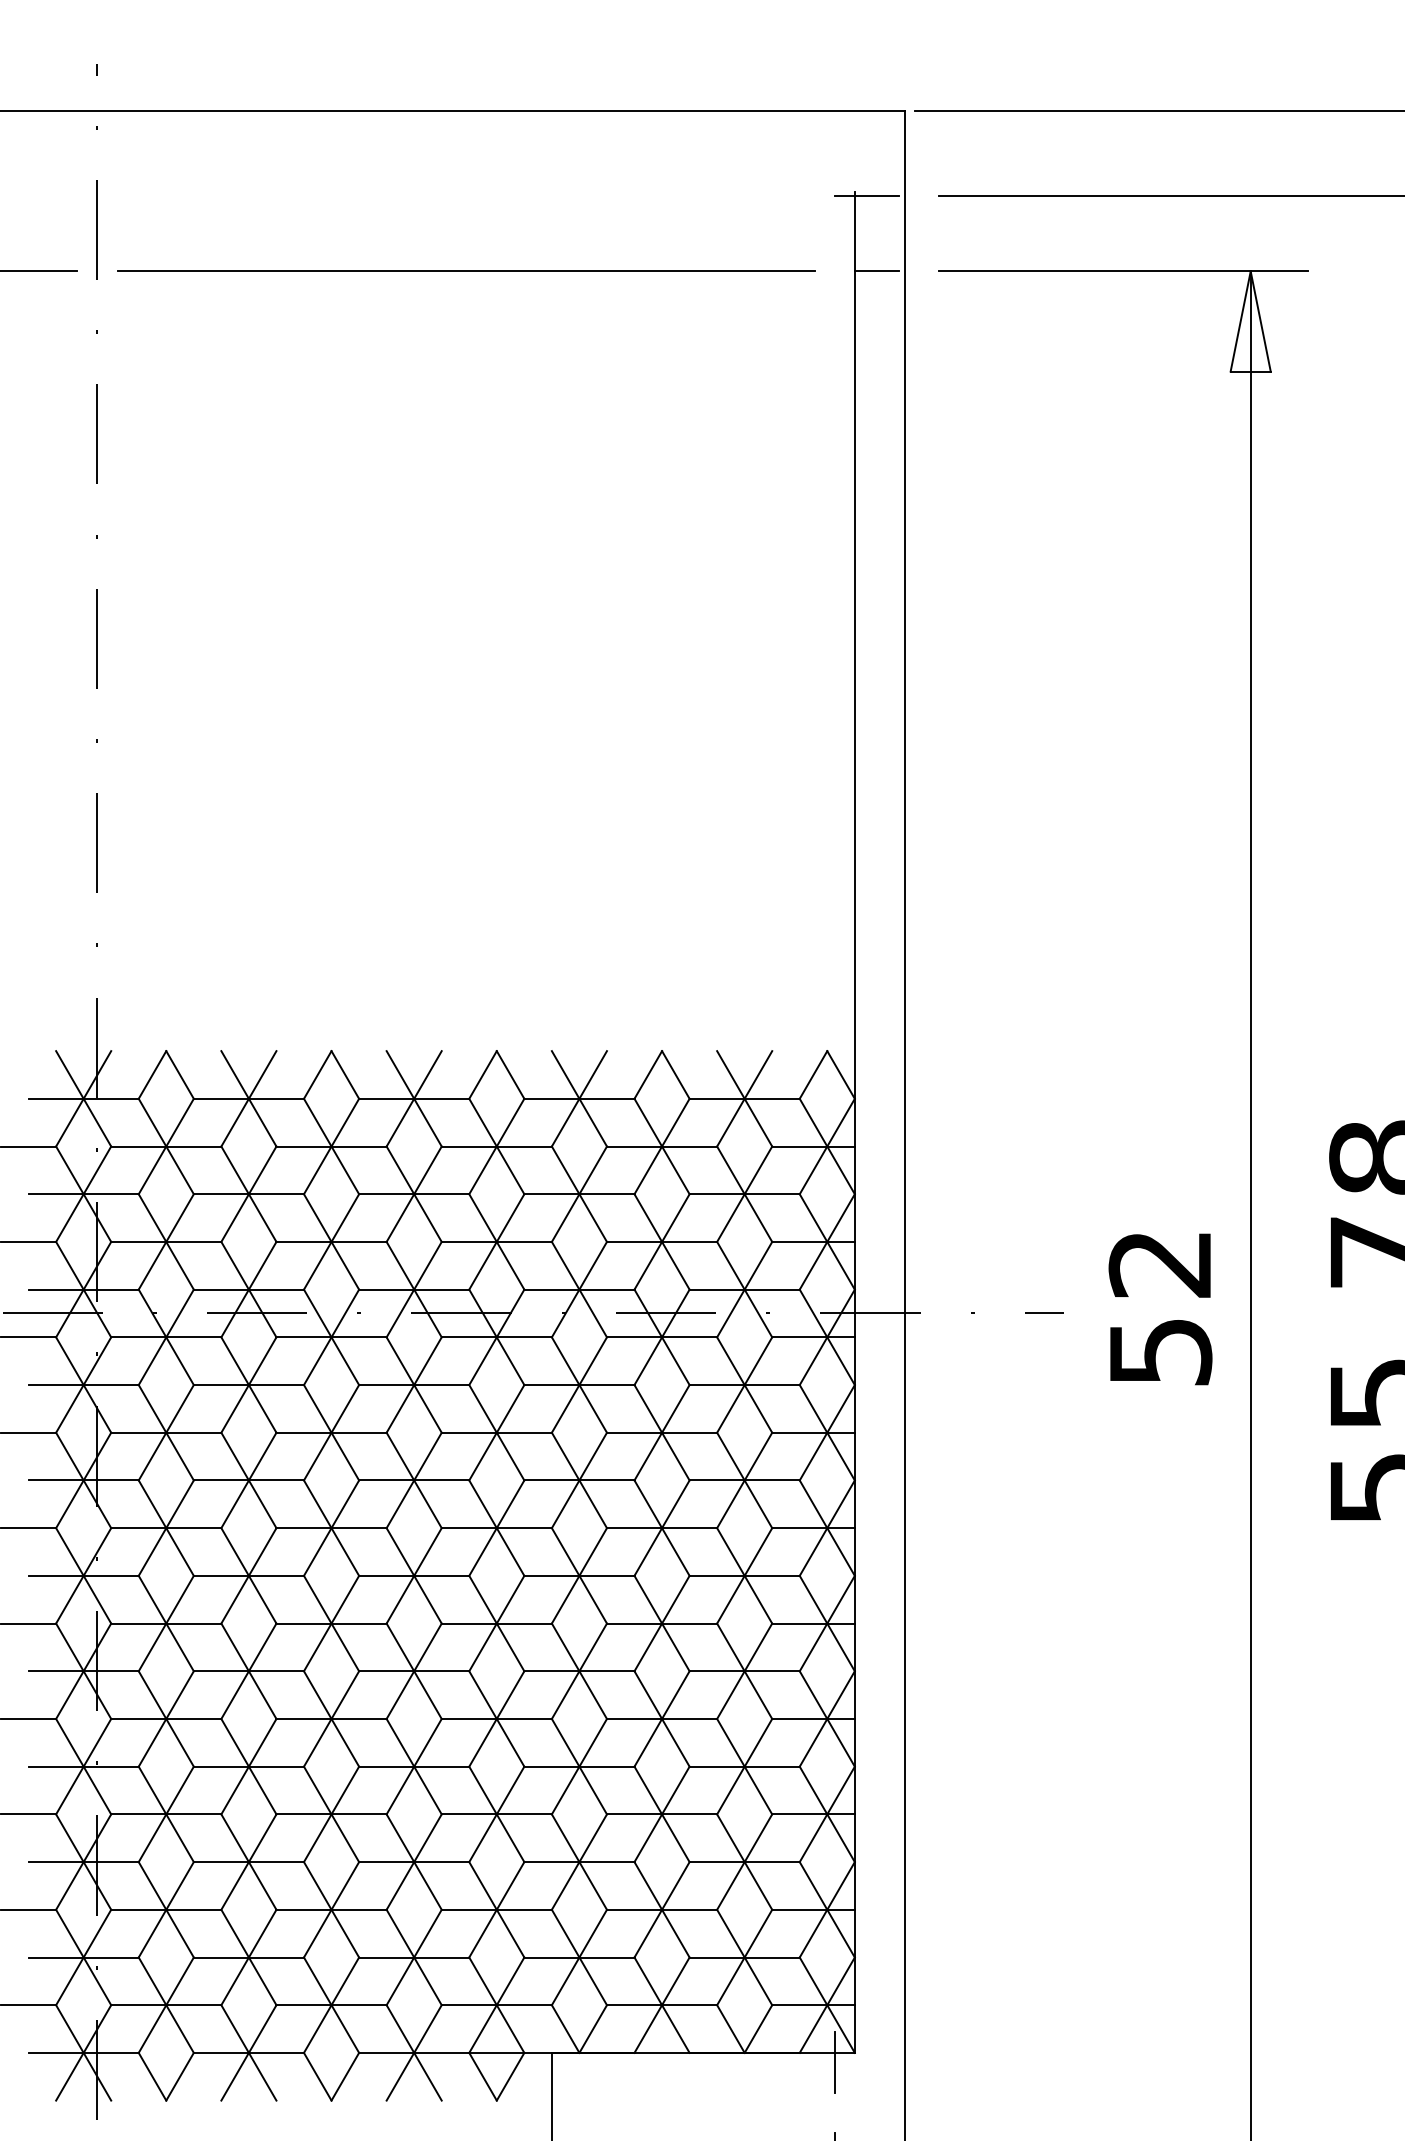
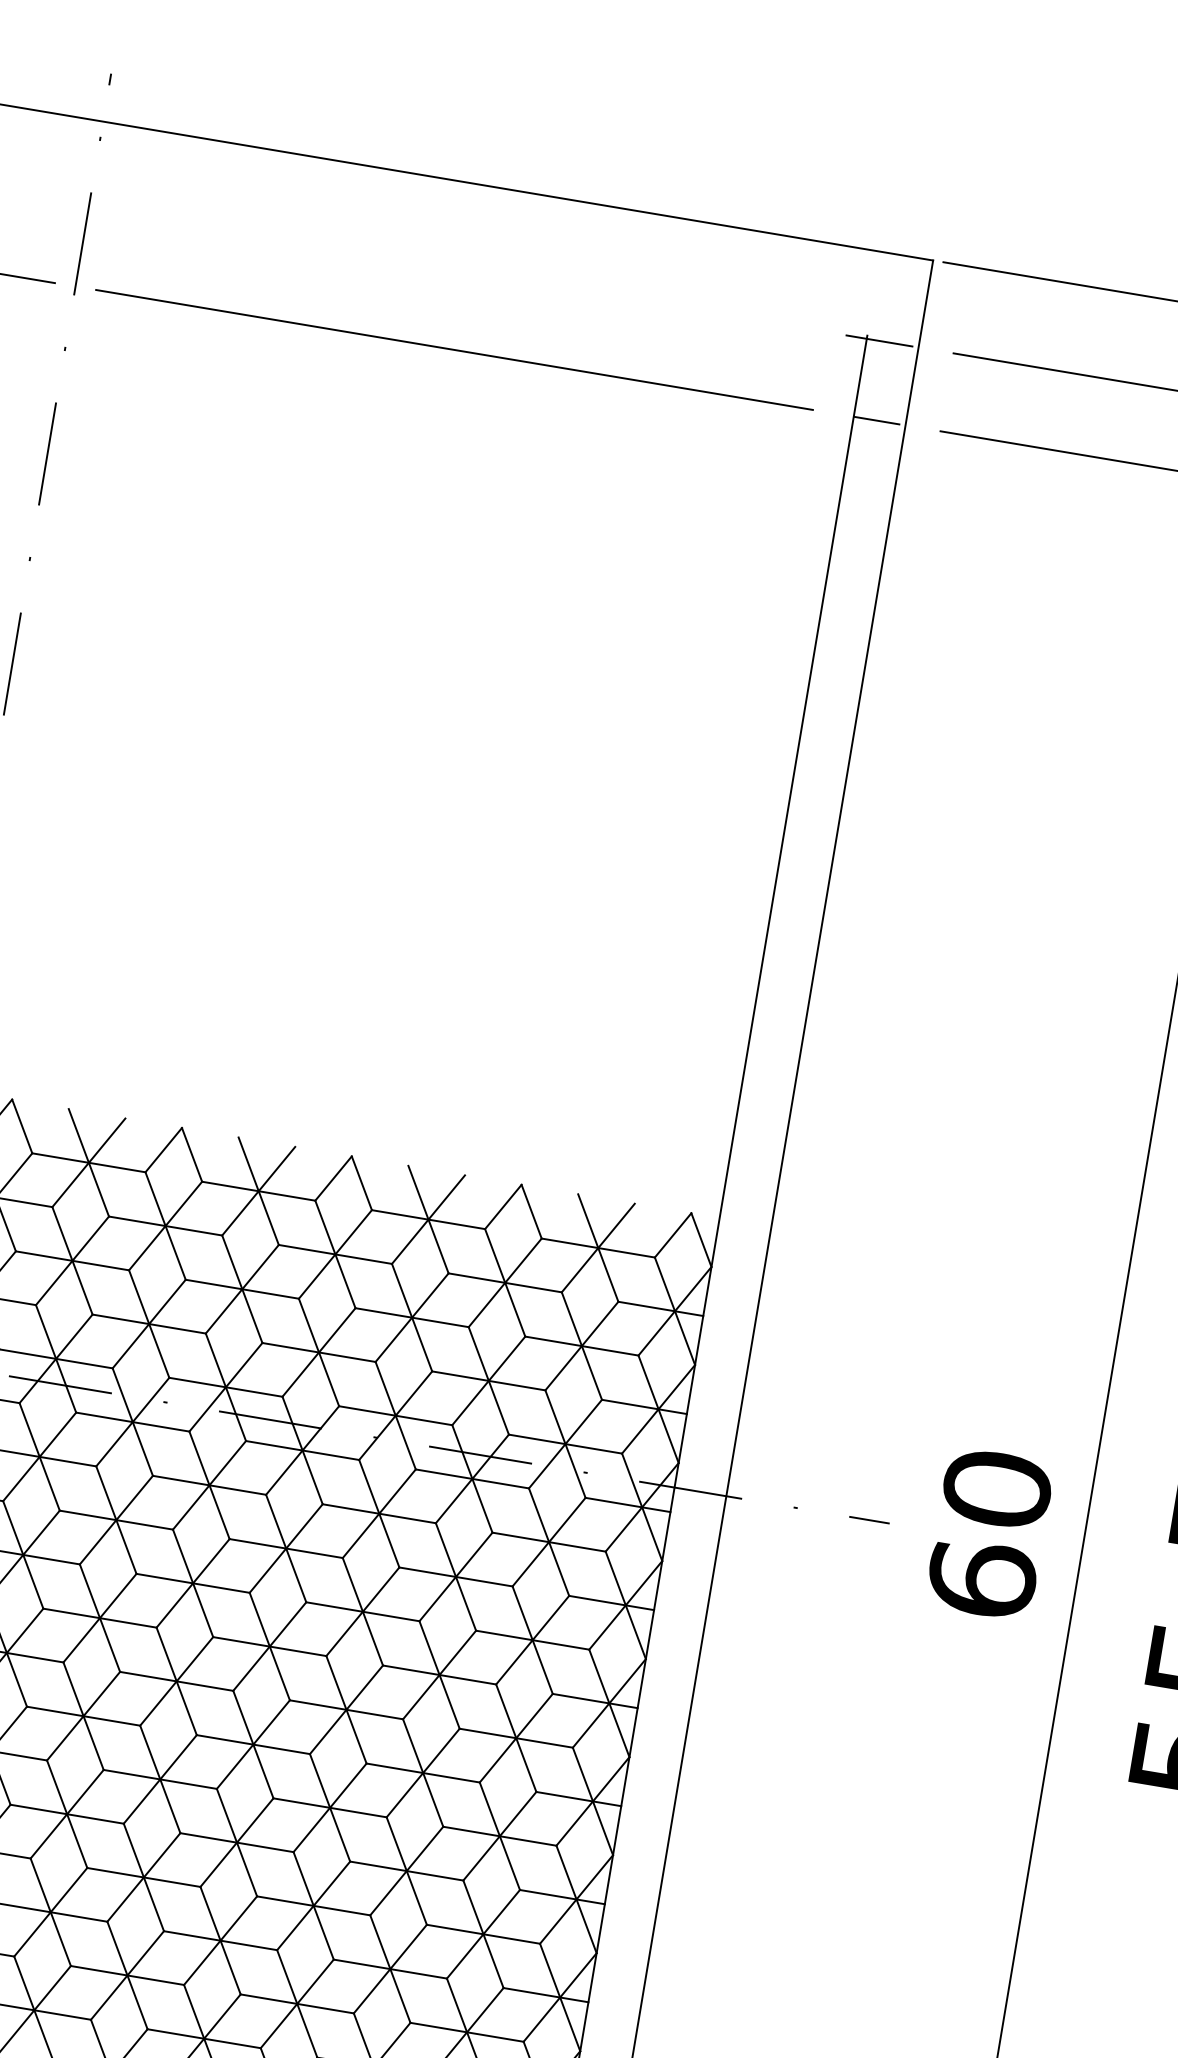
text: (1160, 1307) -> (989, 1533), 52 -> 60

